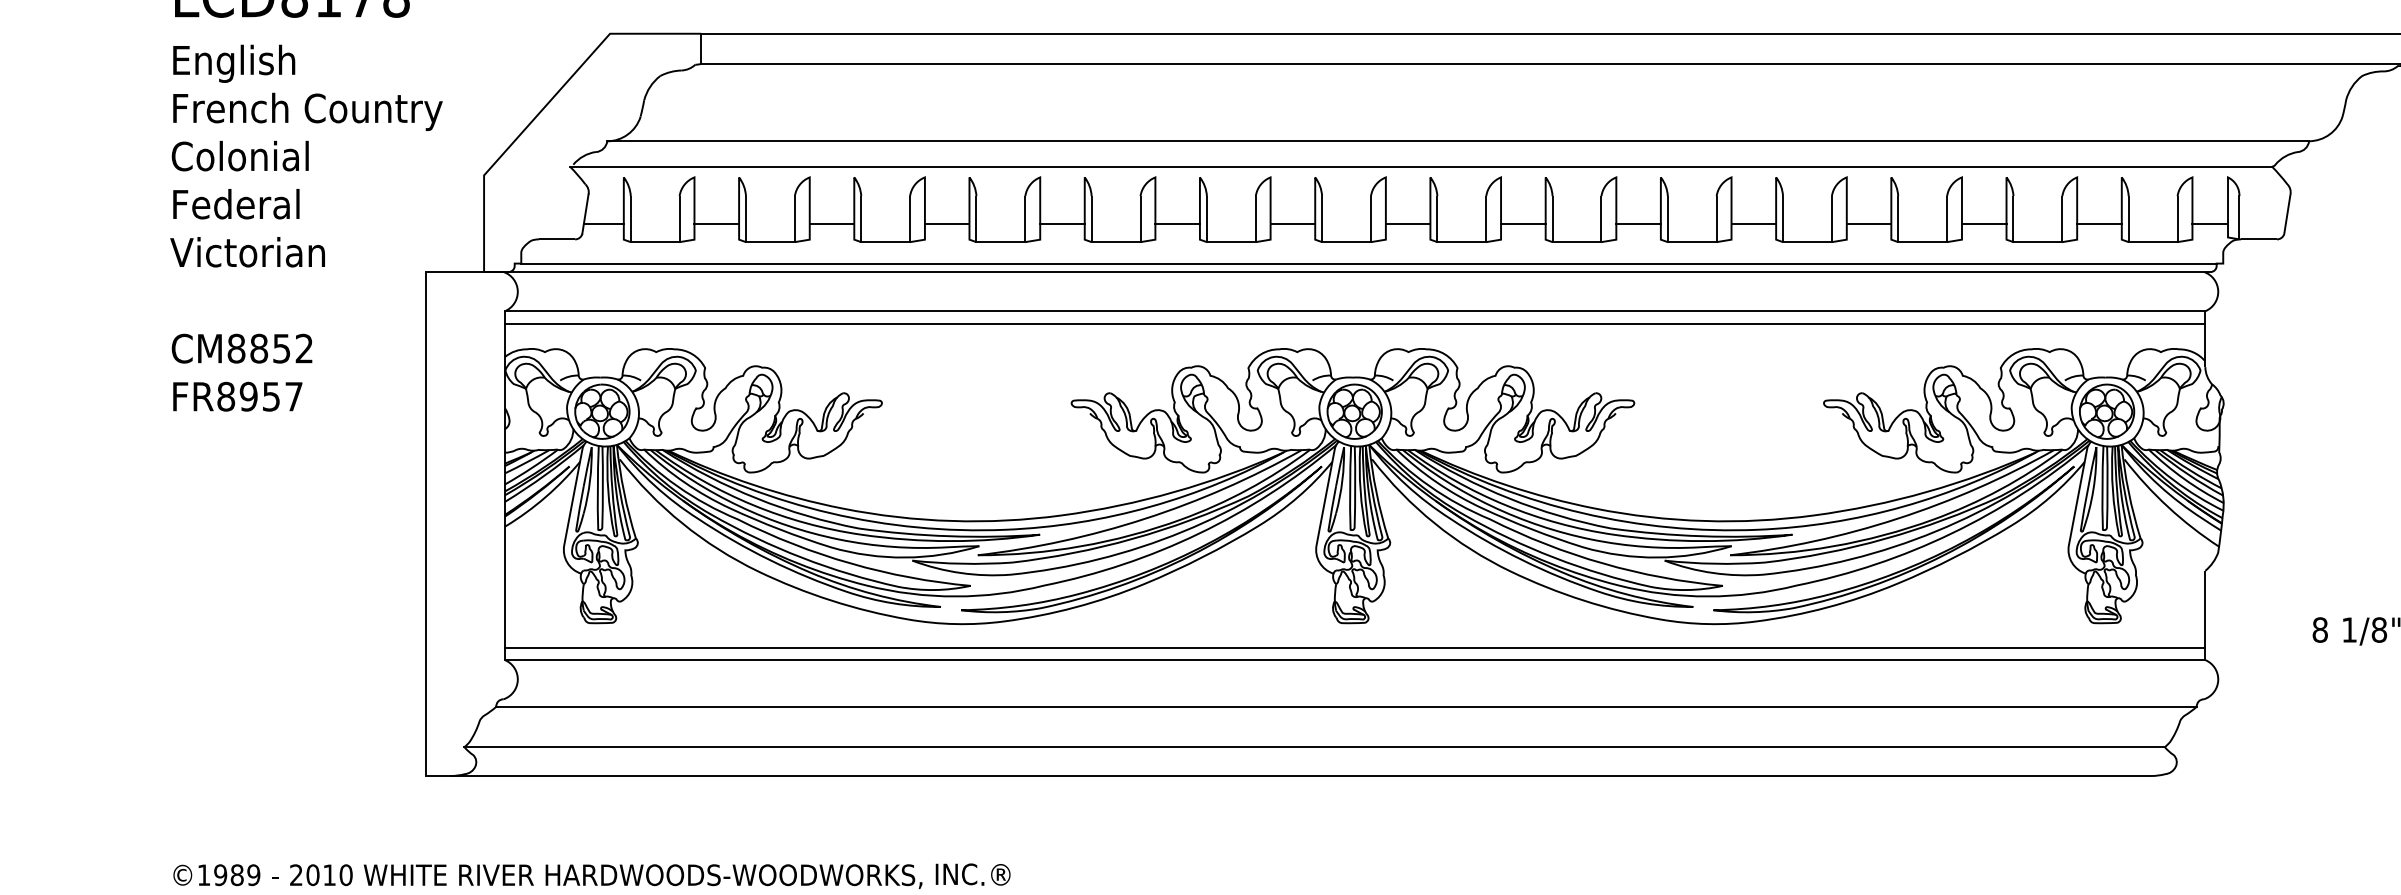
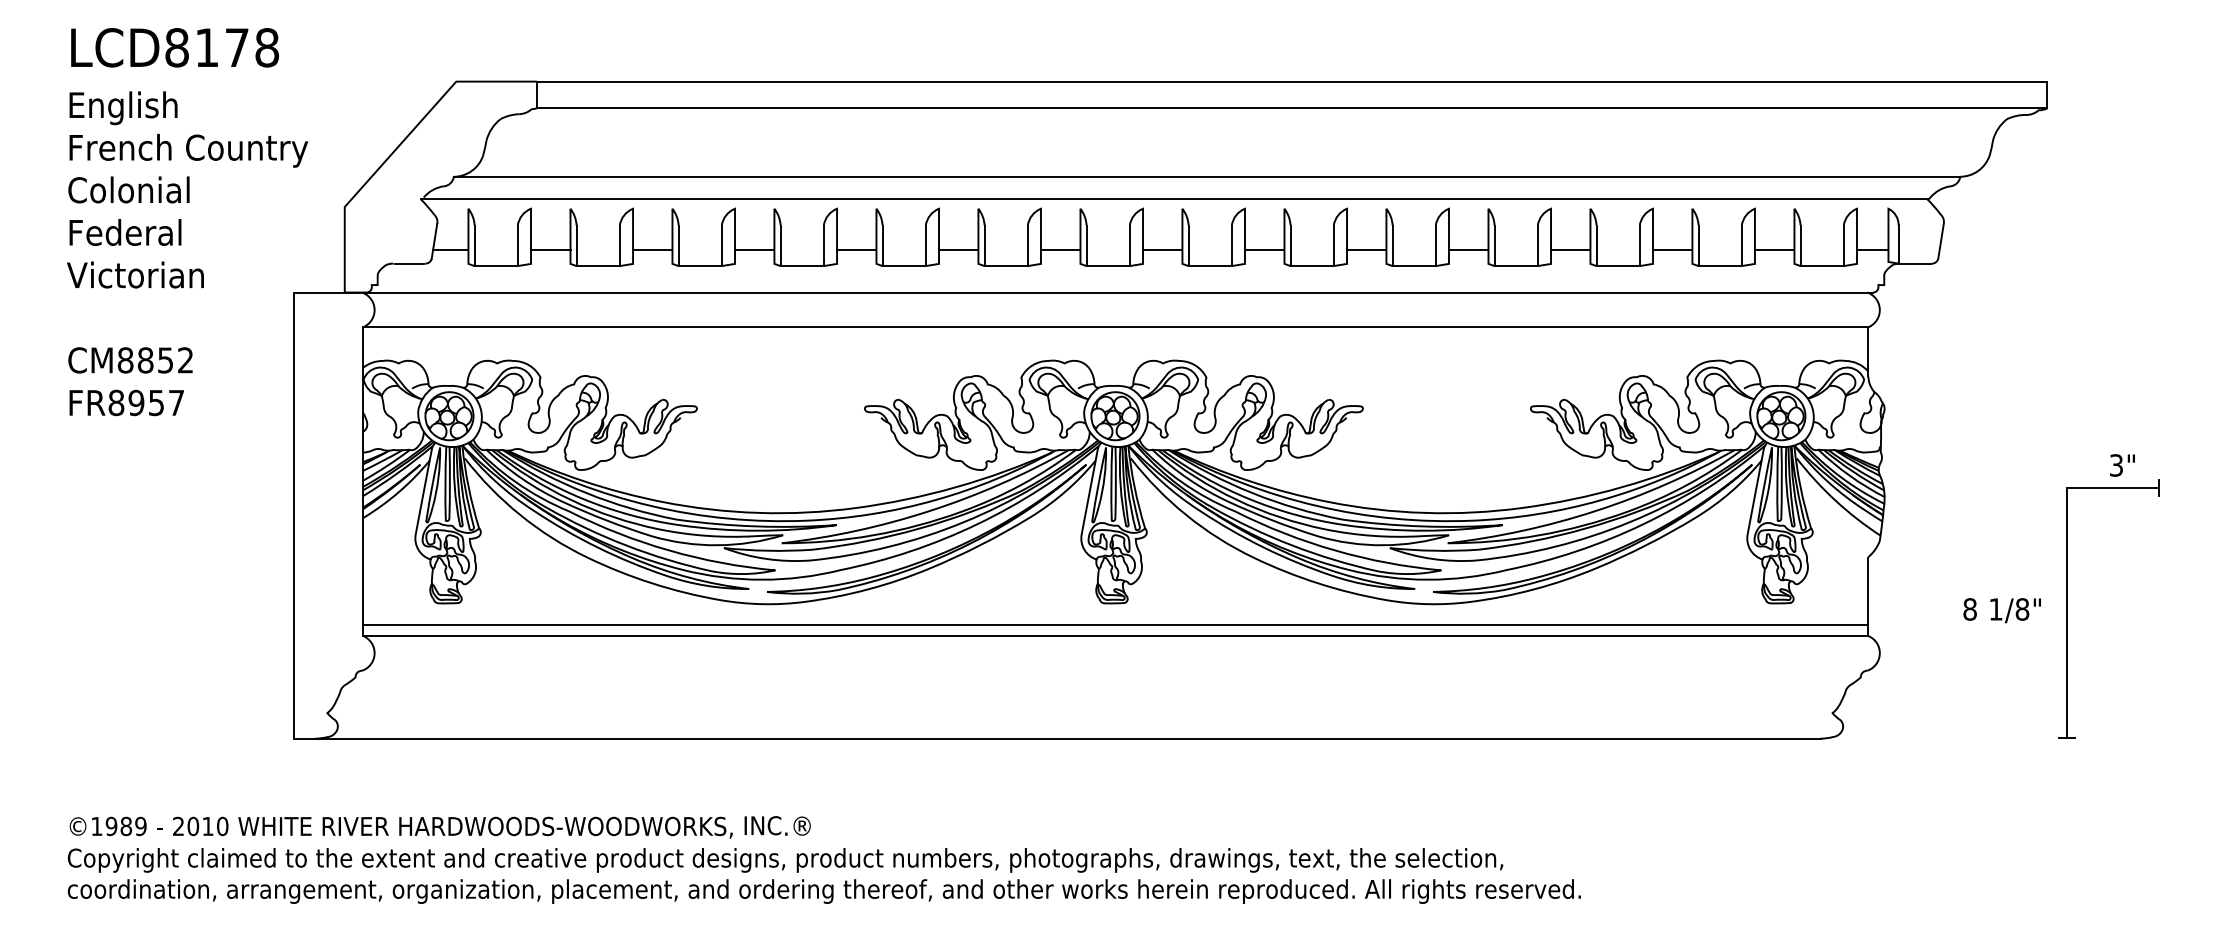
line: (1368, 264) -> (1127, 285), removed
line: (1354, 323) -> (1115, 338), removed
line: (1345, 706) -> (1107, 677), removed
line: (1314, 747) -> (1079, 713), removed

